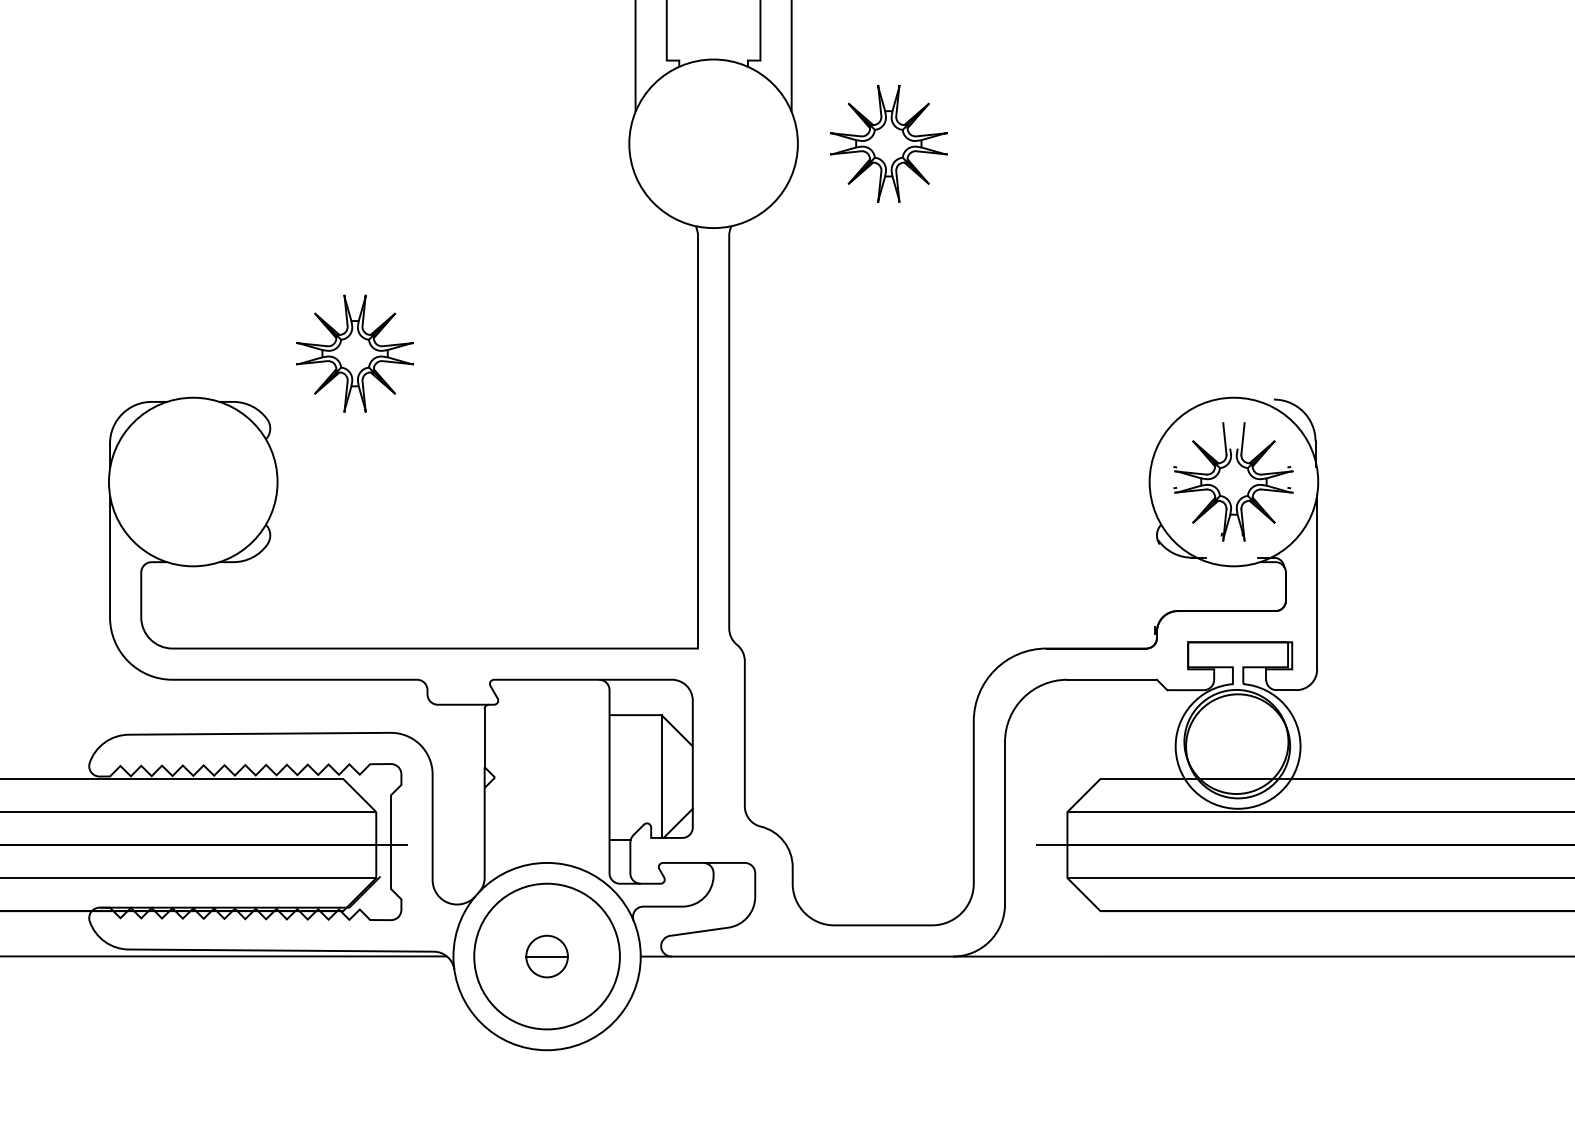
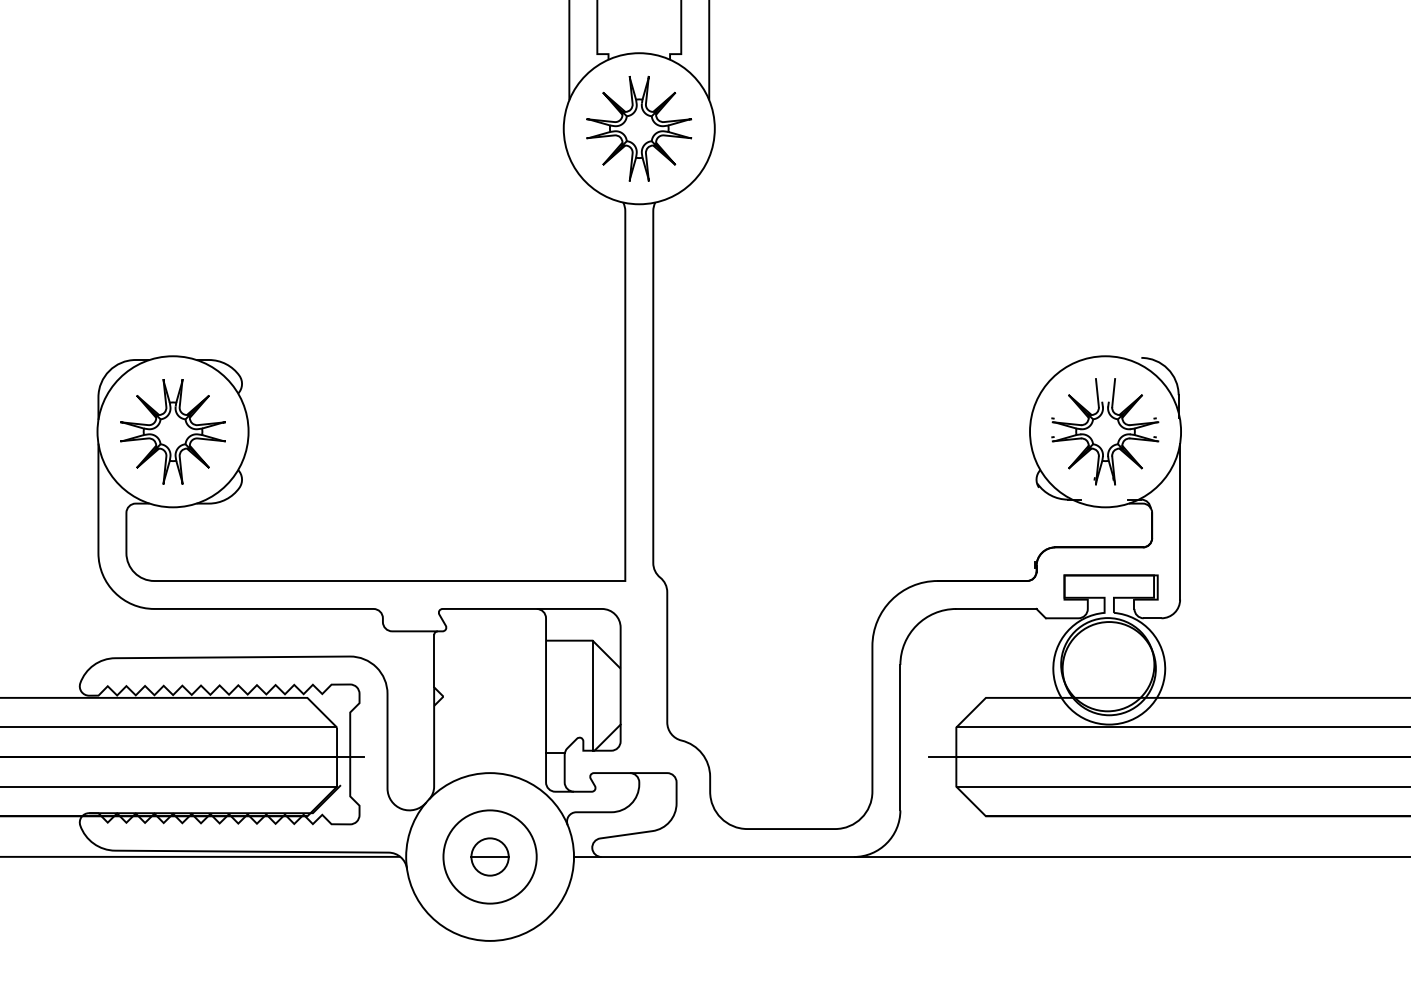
part: (889, 143) -> (639, 128), moved
part: (354, 353) -> (172, 431), moved
circle: (546, 956) -> (489, 856), size x0.71

